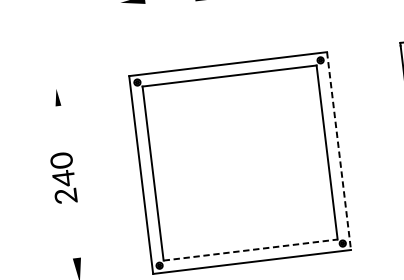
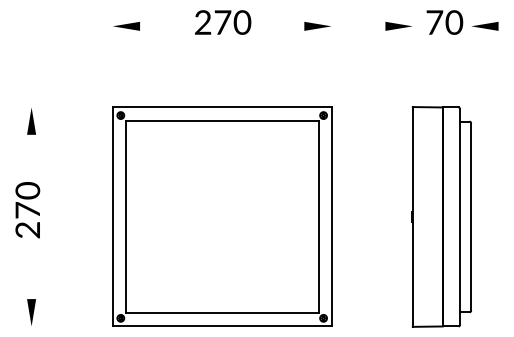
part: (57, 97) -> (31, 121), size x1.43
line: (338, 151) -> (331, 217), dashed -> solid
text: (63, 178) -> (27, 210), 240 -> 270
line: (250, 250) -> (222, 313), dashed -> solid

